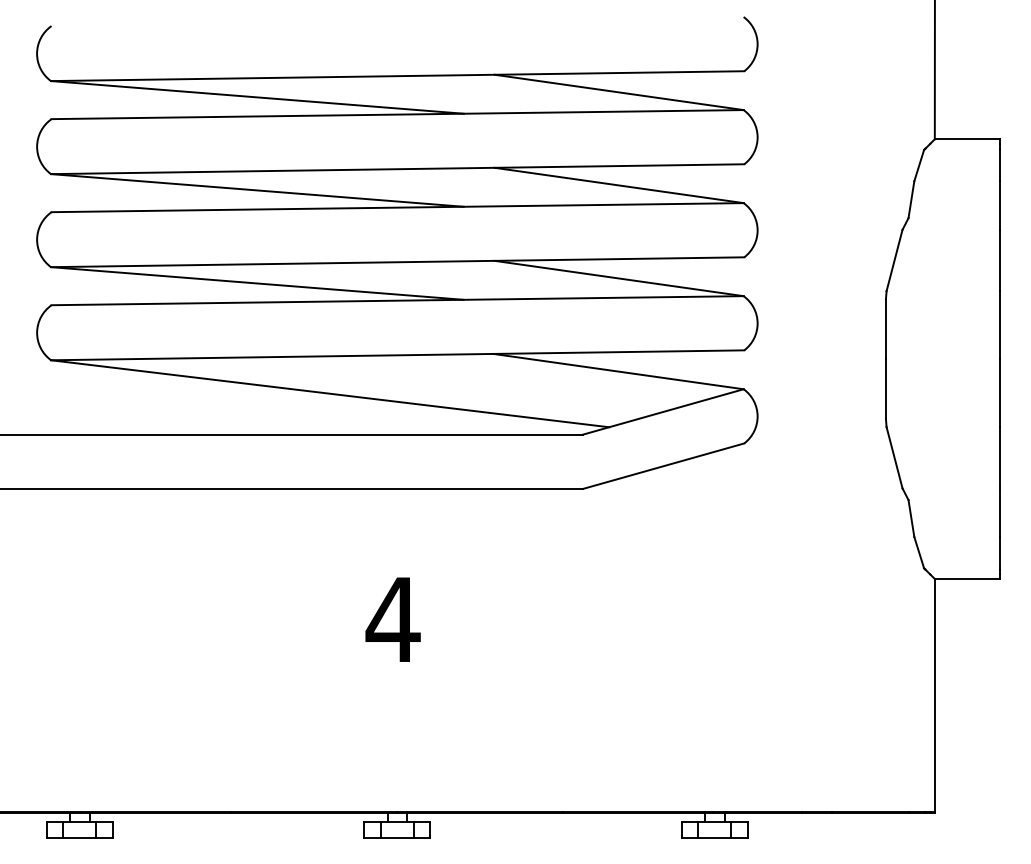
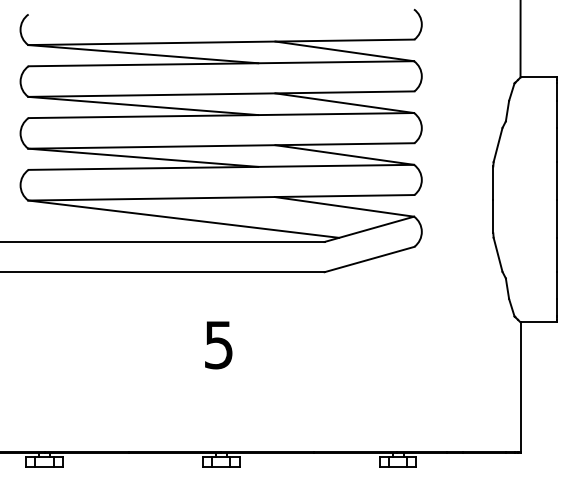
text: (392, 620) -> (218, 345), 4 -> 5

